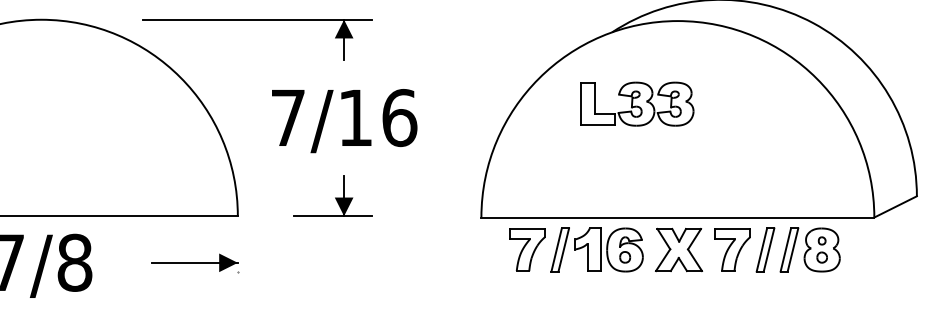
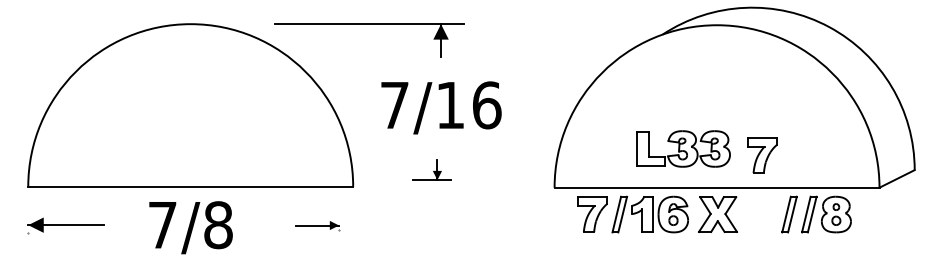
part: (637, 103) -> (683, 148), moved
part: (332, 196) -> (431, 170), size x0.6
part: (732, 249) -> (762, 155), moved
part: (194, 263) -> (317, 225), size x0.6

